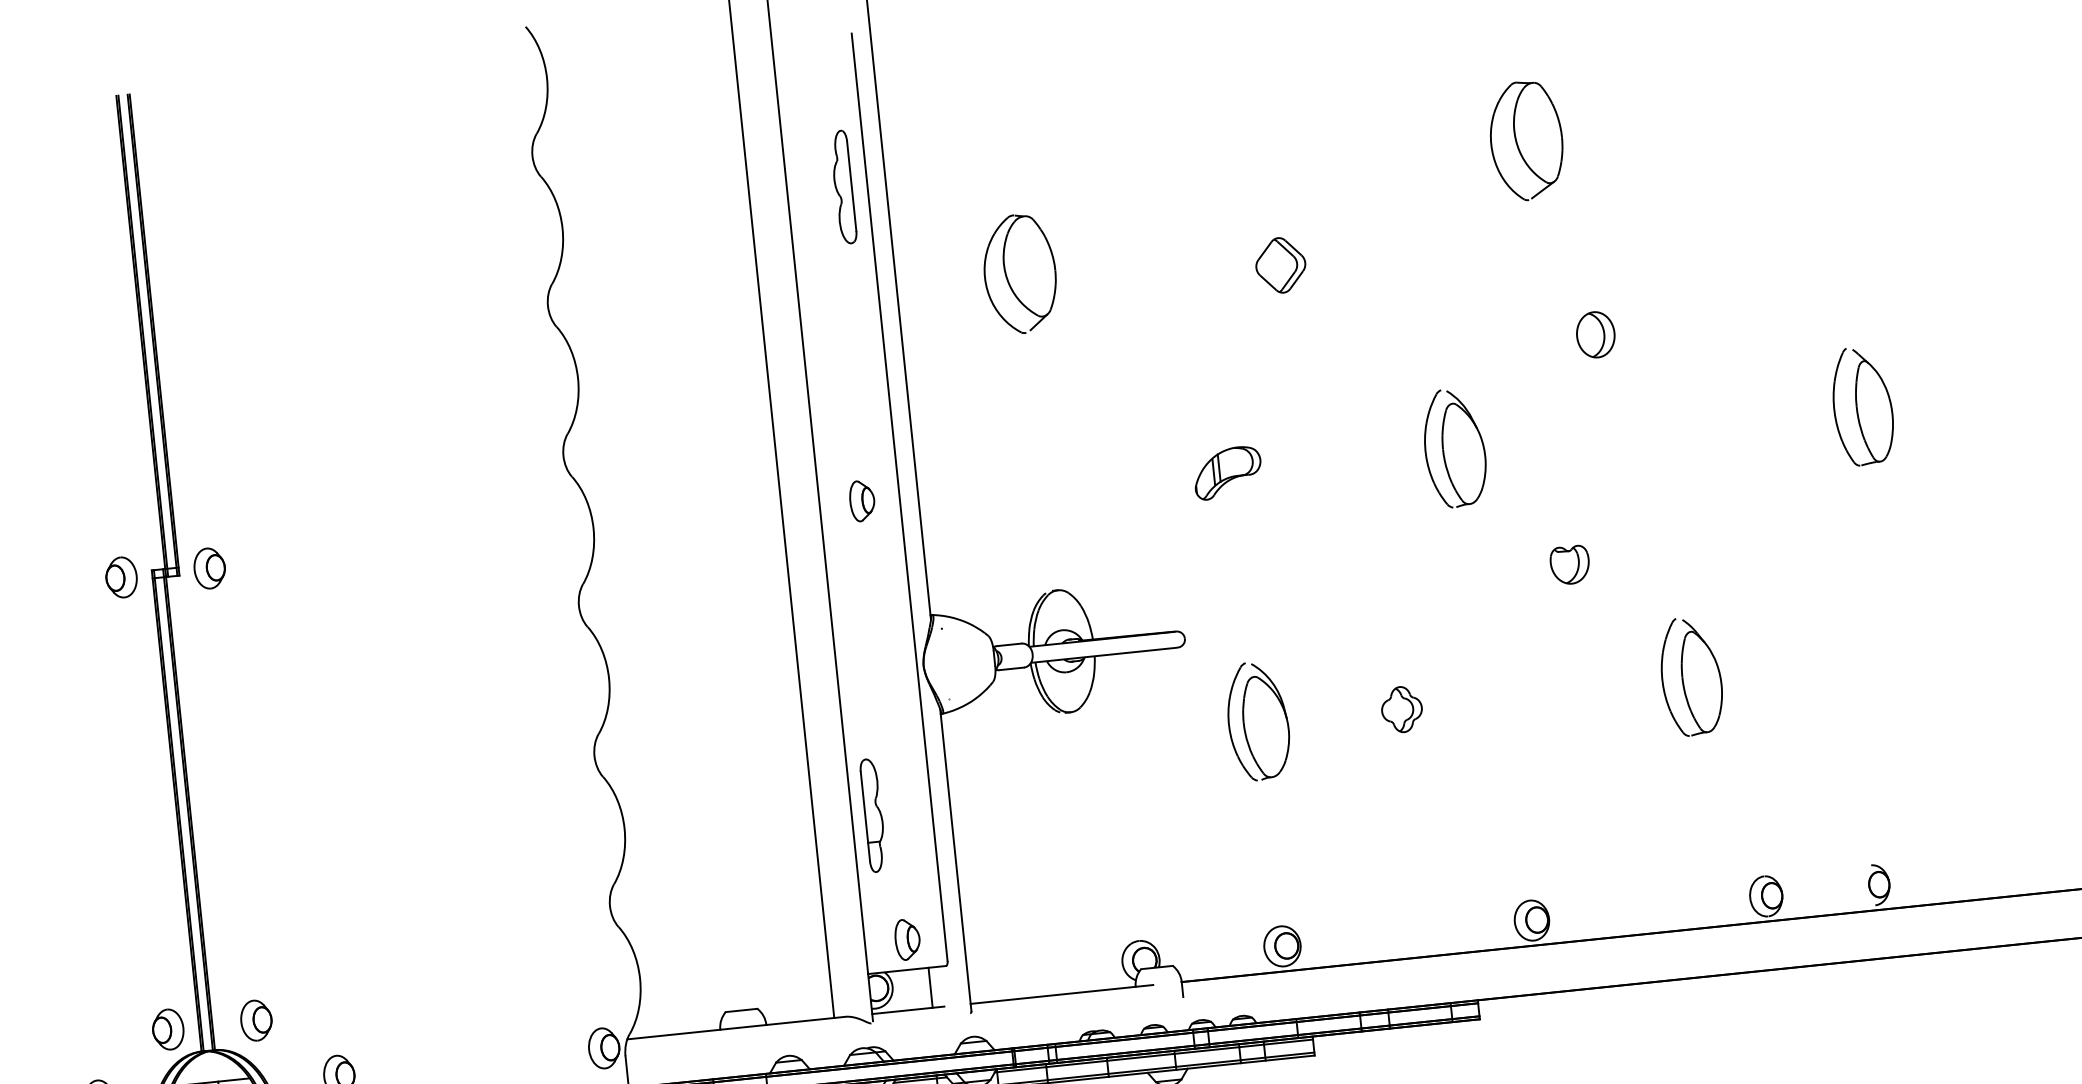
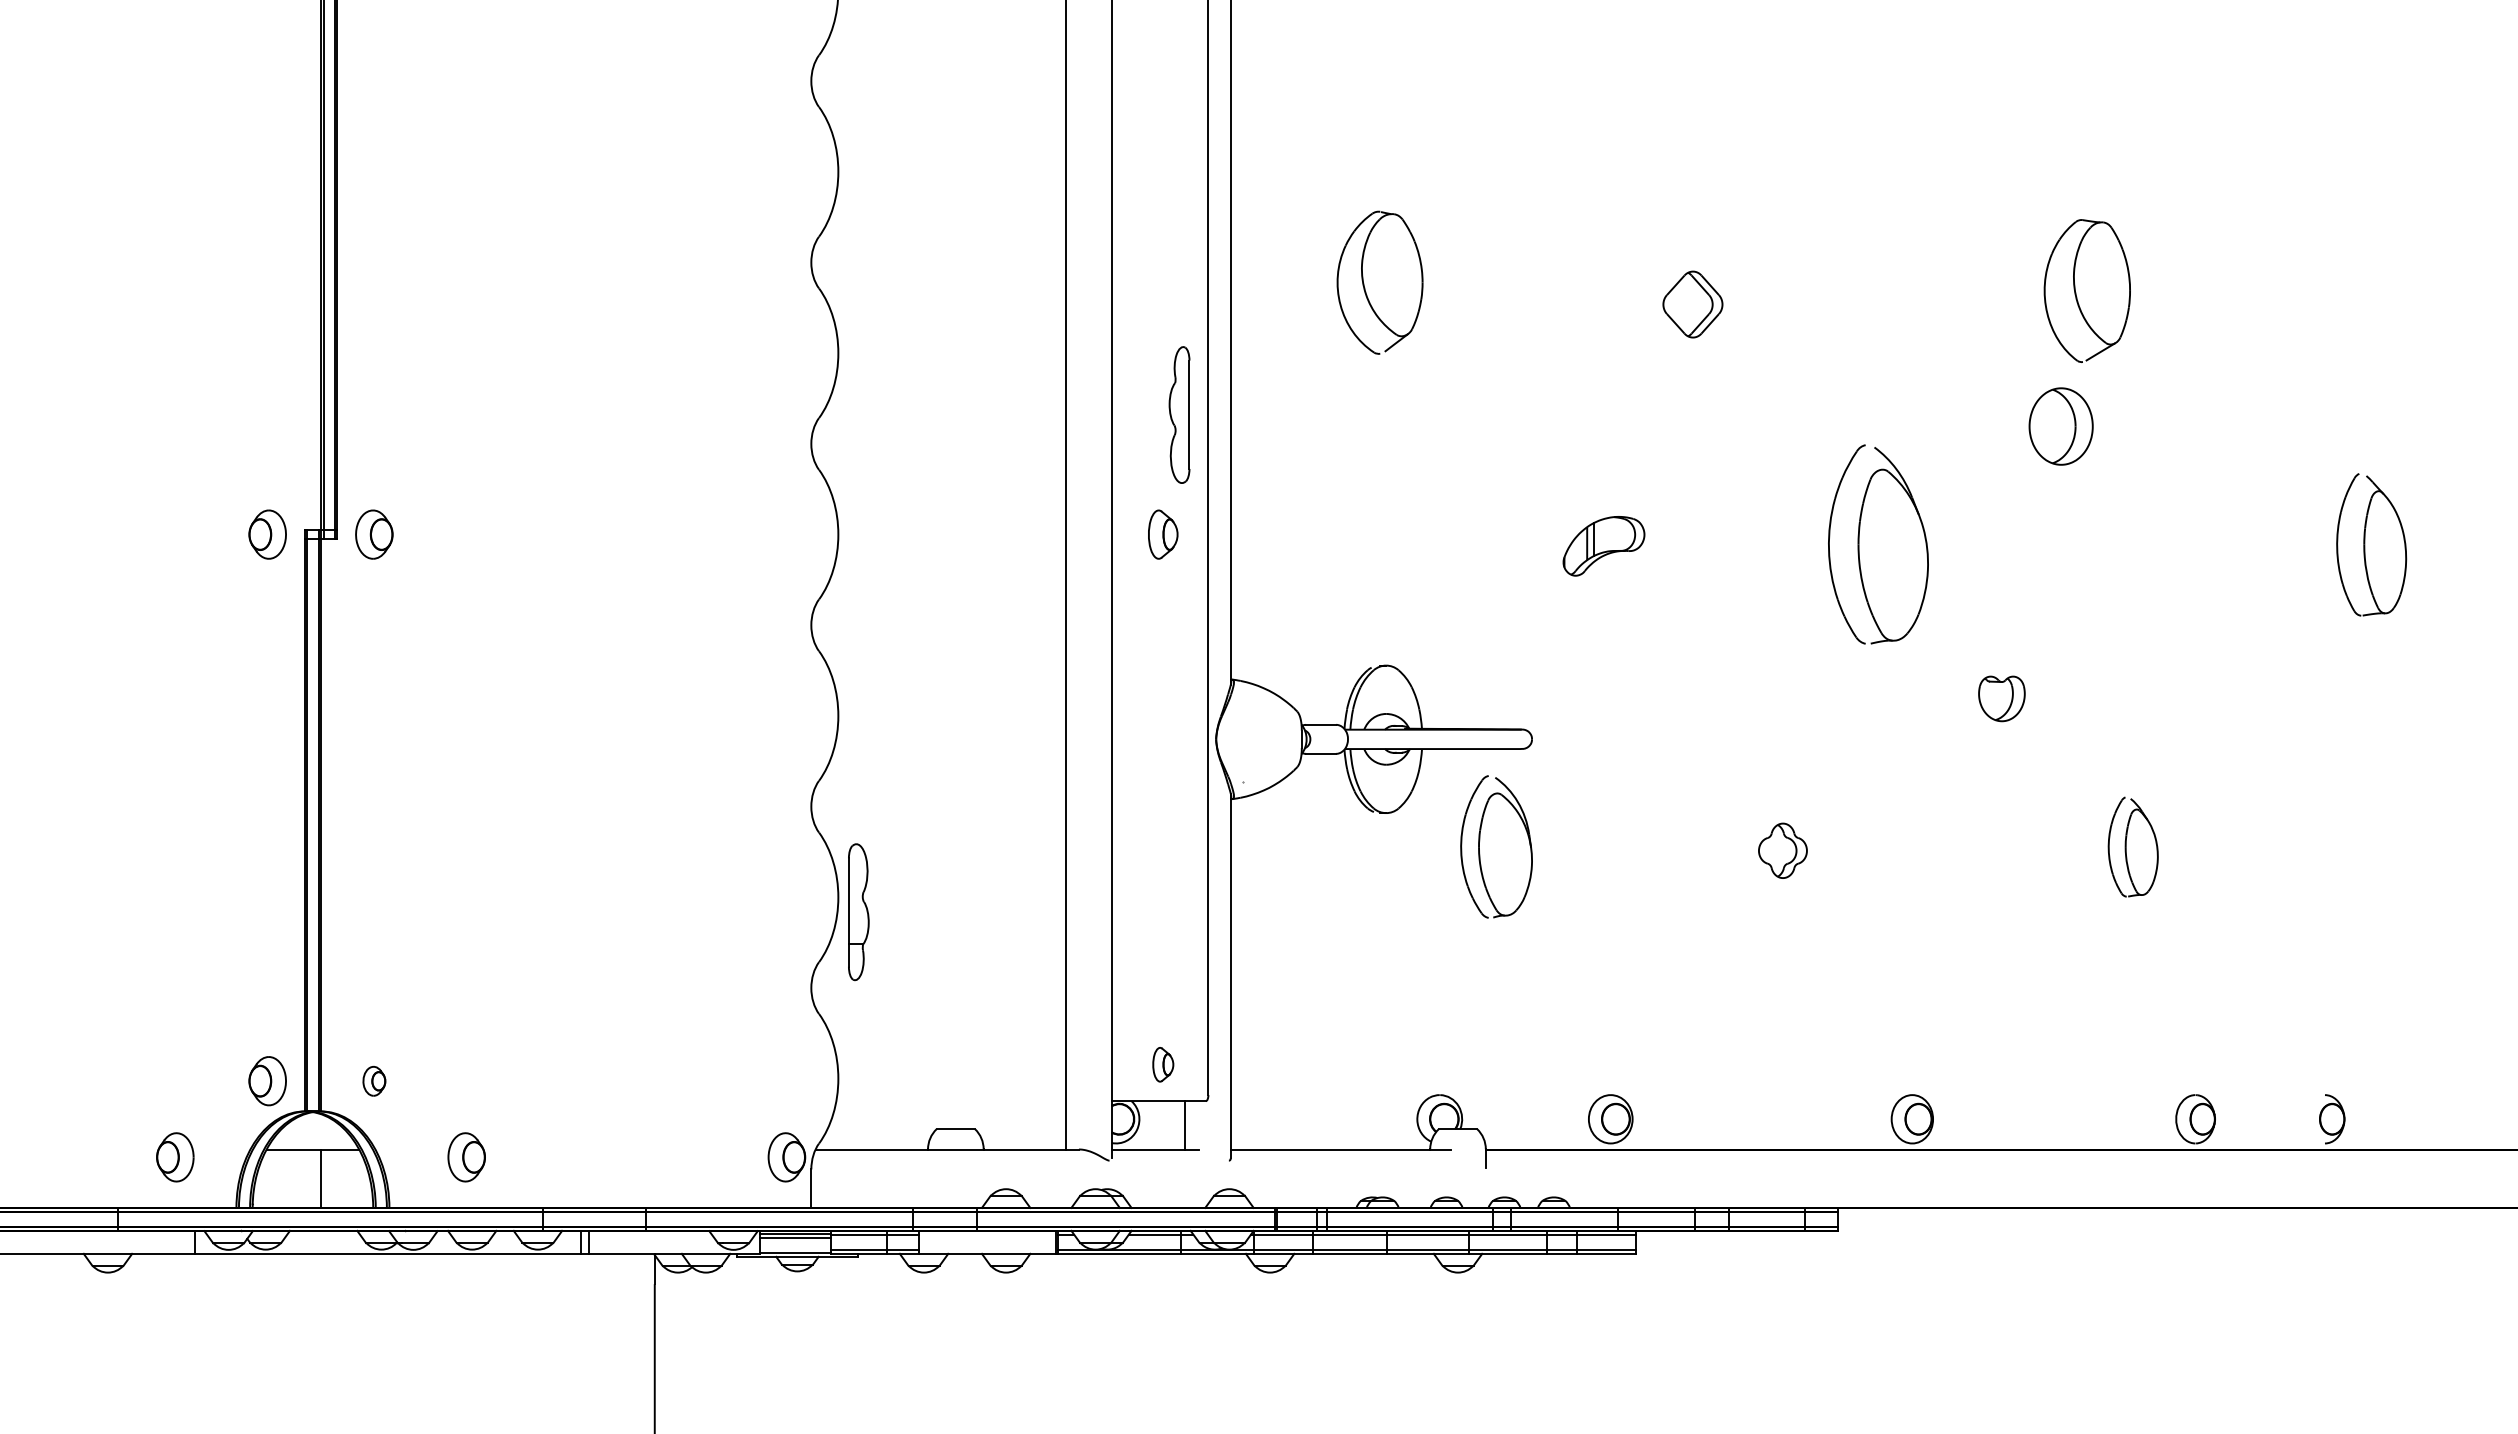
part: (1525, 140) -> (2086, 290), moved
part: (843, 186) -> (1179, 414), moved
part: (1595, 334) -> (2060, 426), size x1.4
part: (1454, 448) -> (1878, 544), size x1.4
part: (1691, 676) -> (2133, 846), size x0.7
part: (1258, 720) -> (1496, 846), moved
part: (873, 815) -> (858, 912), moved
part: (907, 939) -> (1163, 1064), size x0.7
part: (256, 1020) -> (374, 1081), size x0.6

